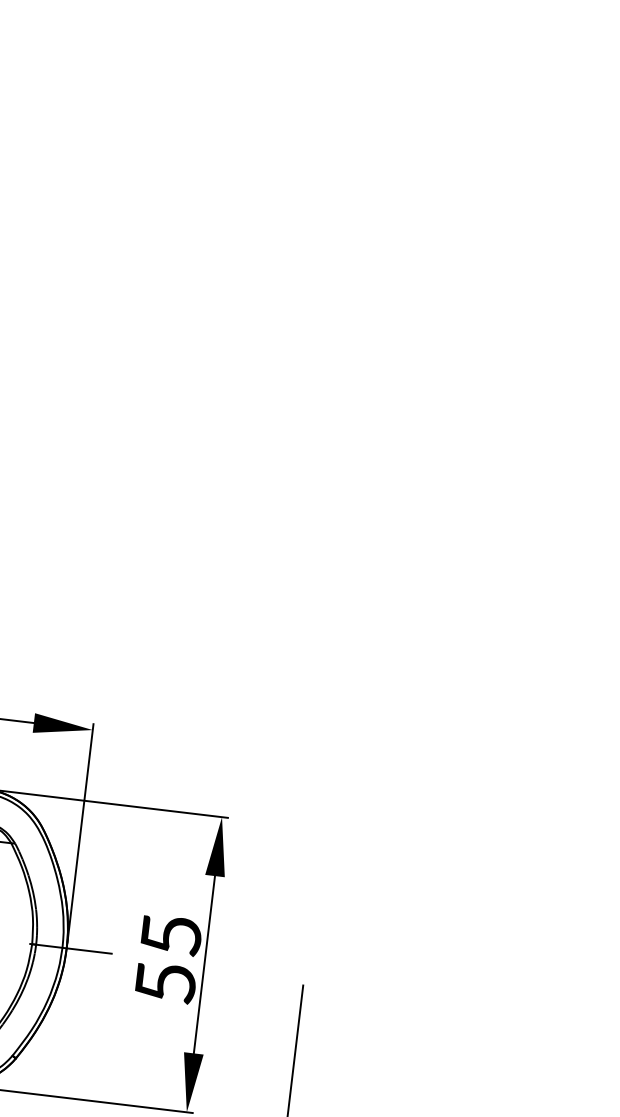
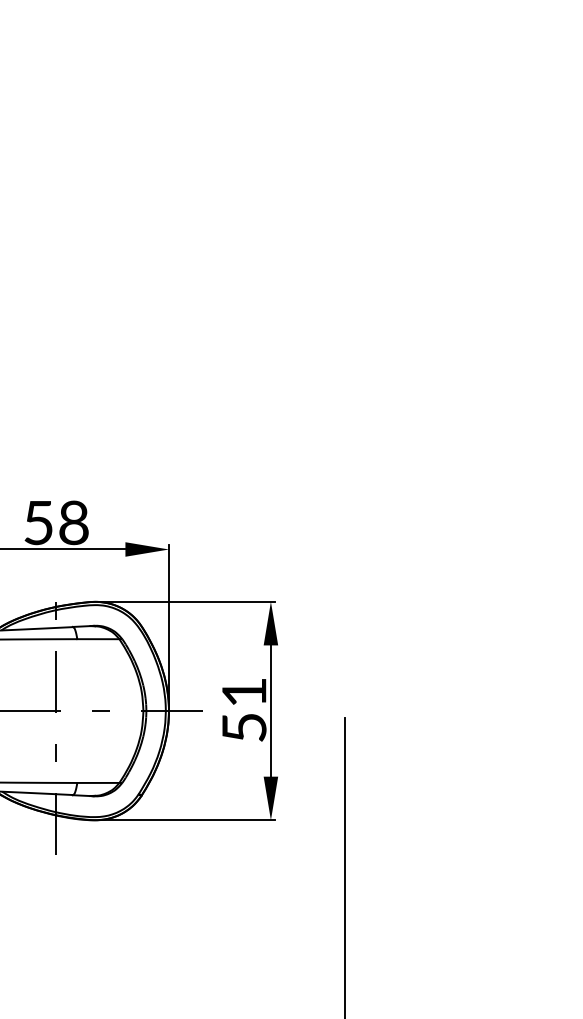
text: (171, 935) -> (244, 692), 55 -> 51

